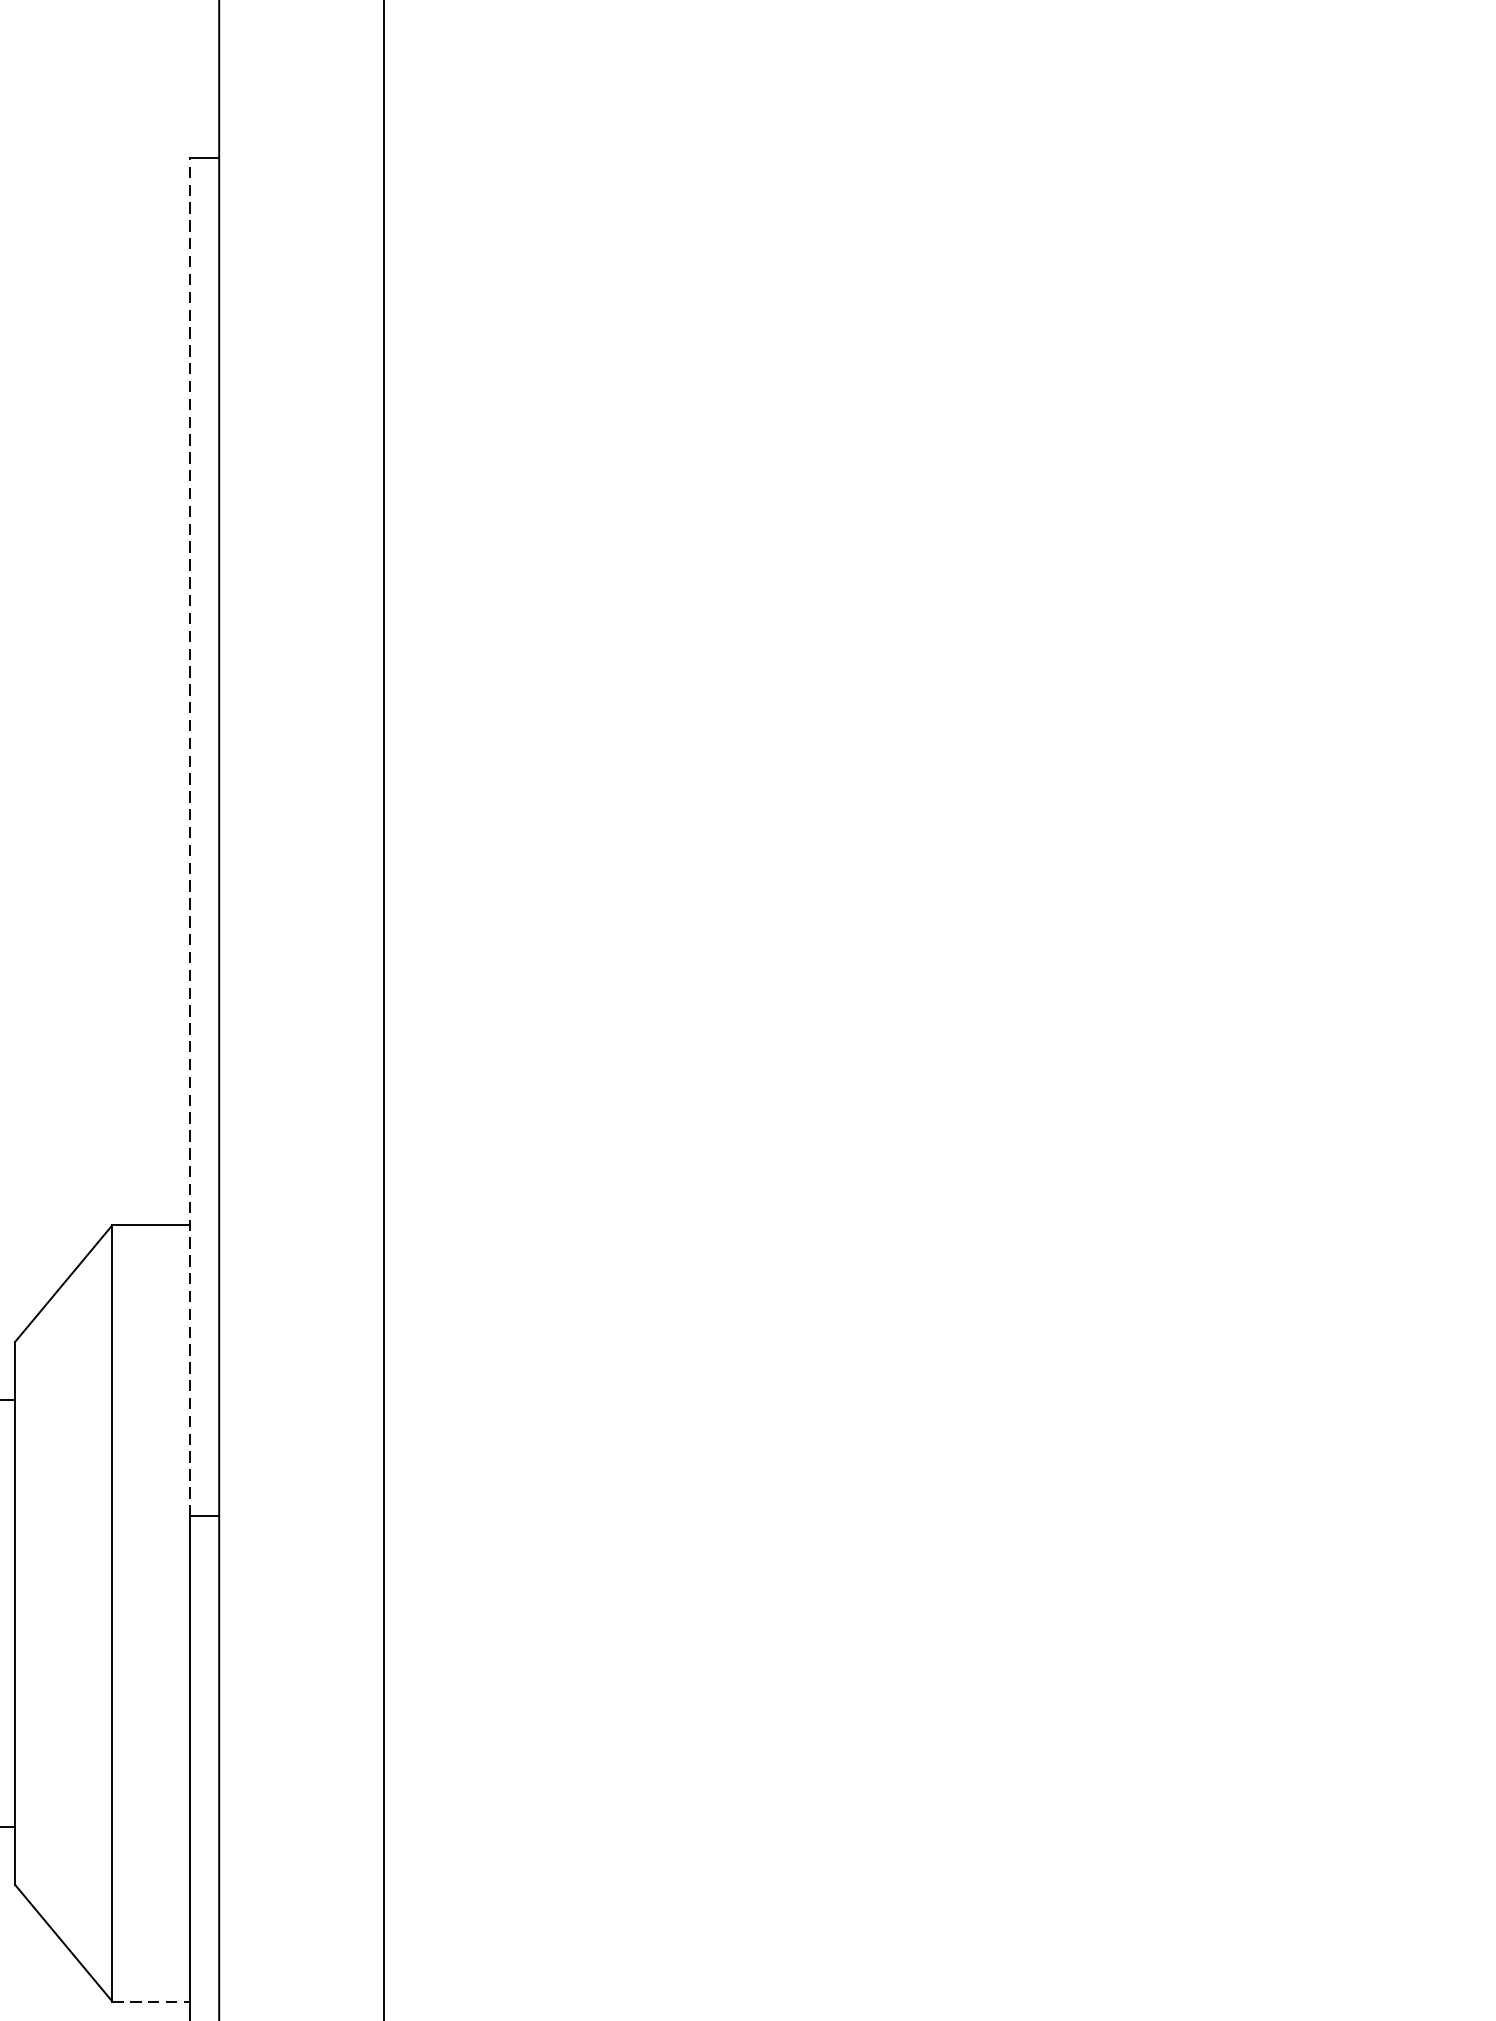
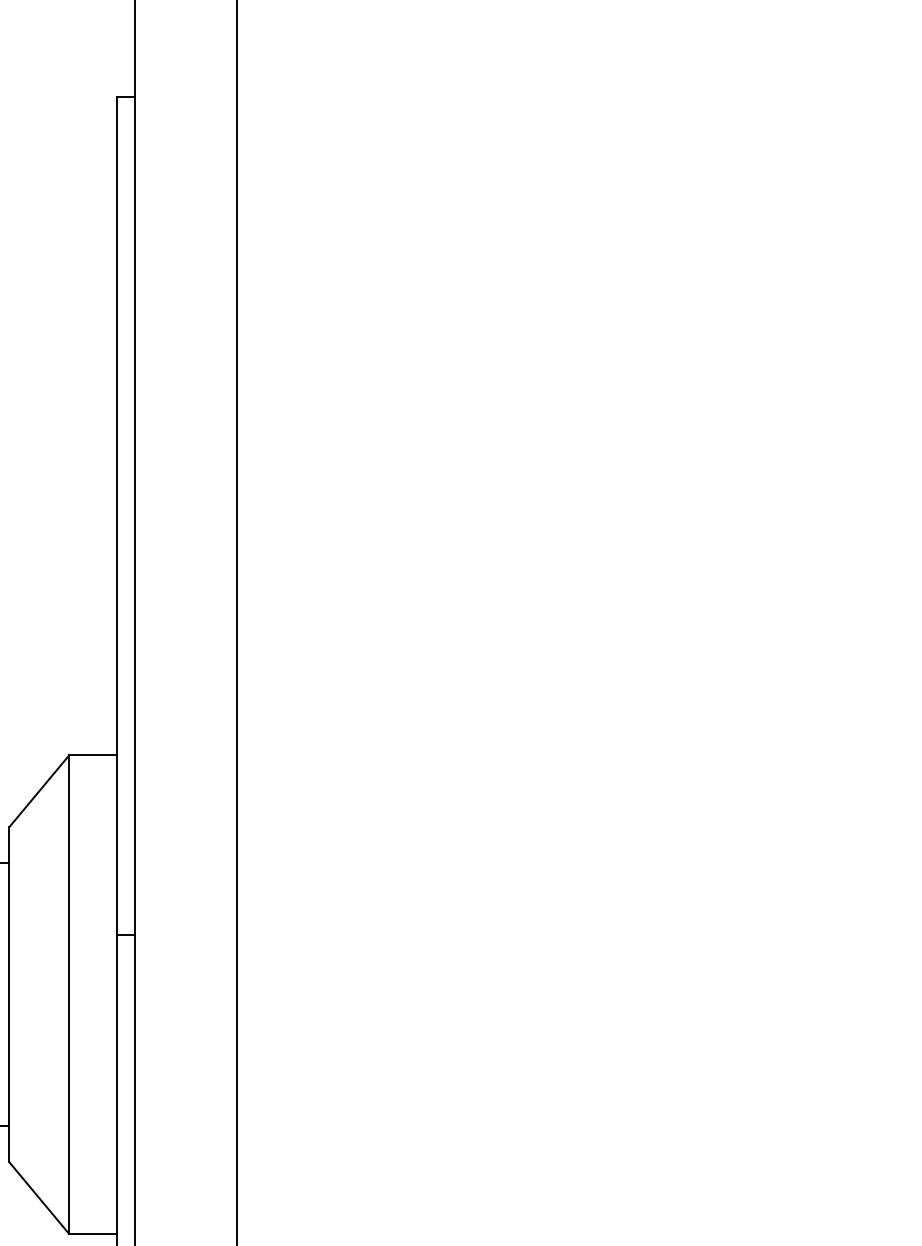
line: (190, 837) -> (117, 516), dashed -> solid
line: (151, 2002) -> (93, 1234), dashed -> solid

